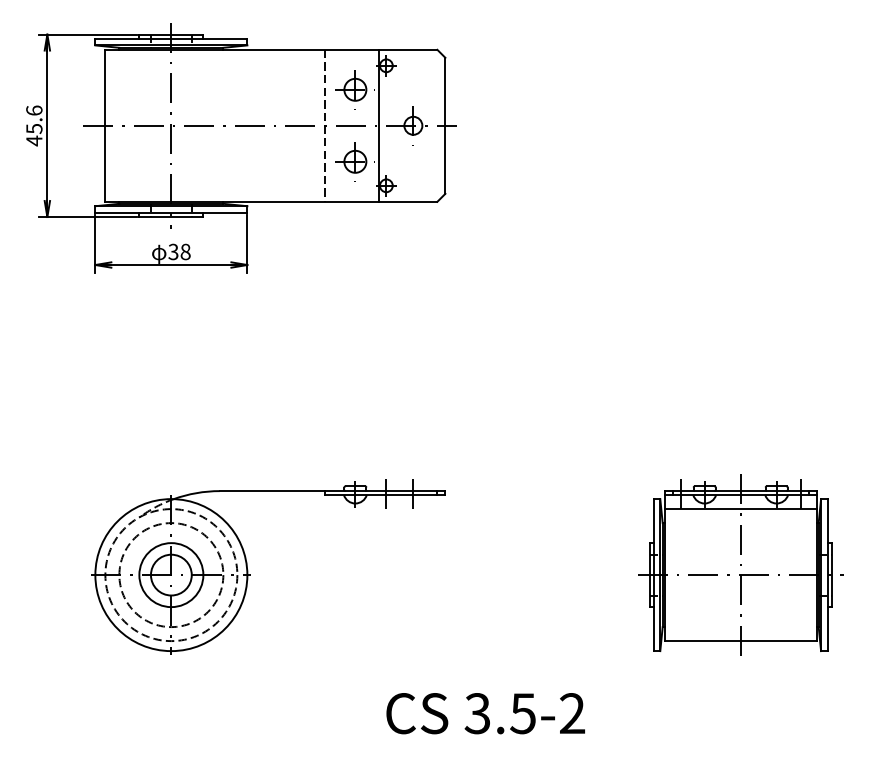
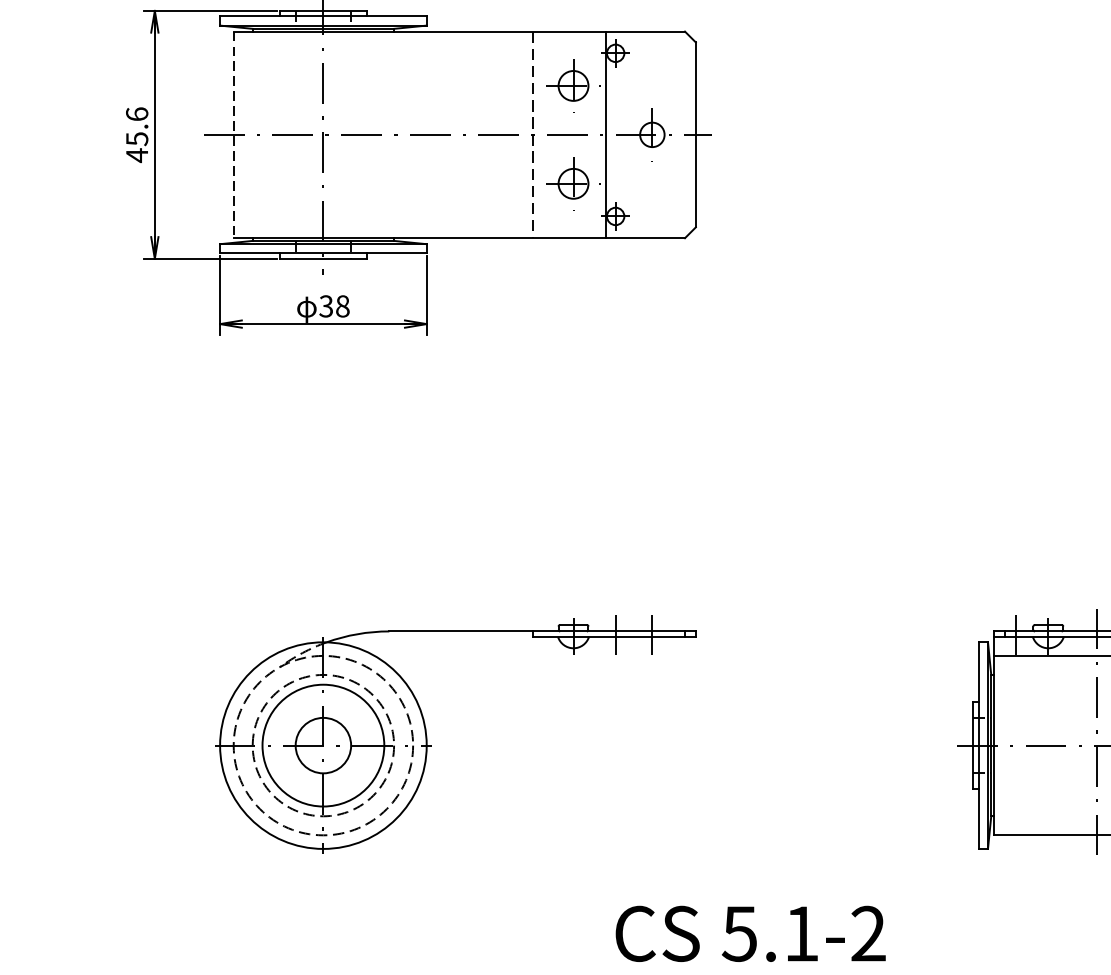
line: (105, 126) -> (233, 135), solid -> dashed
circle: (171, 575) -> (323, 746), size x1.4
text: (499, 713) -> (769, 933), 3.5-2 -> 5.1-2

